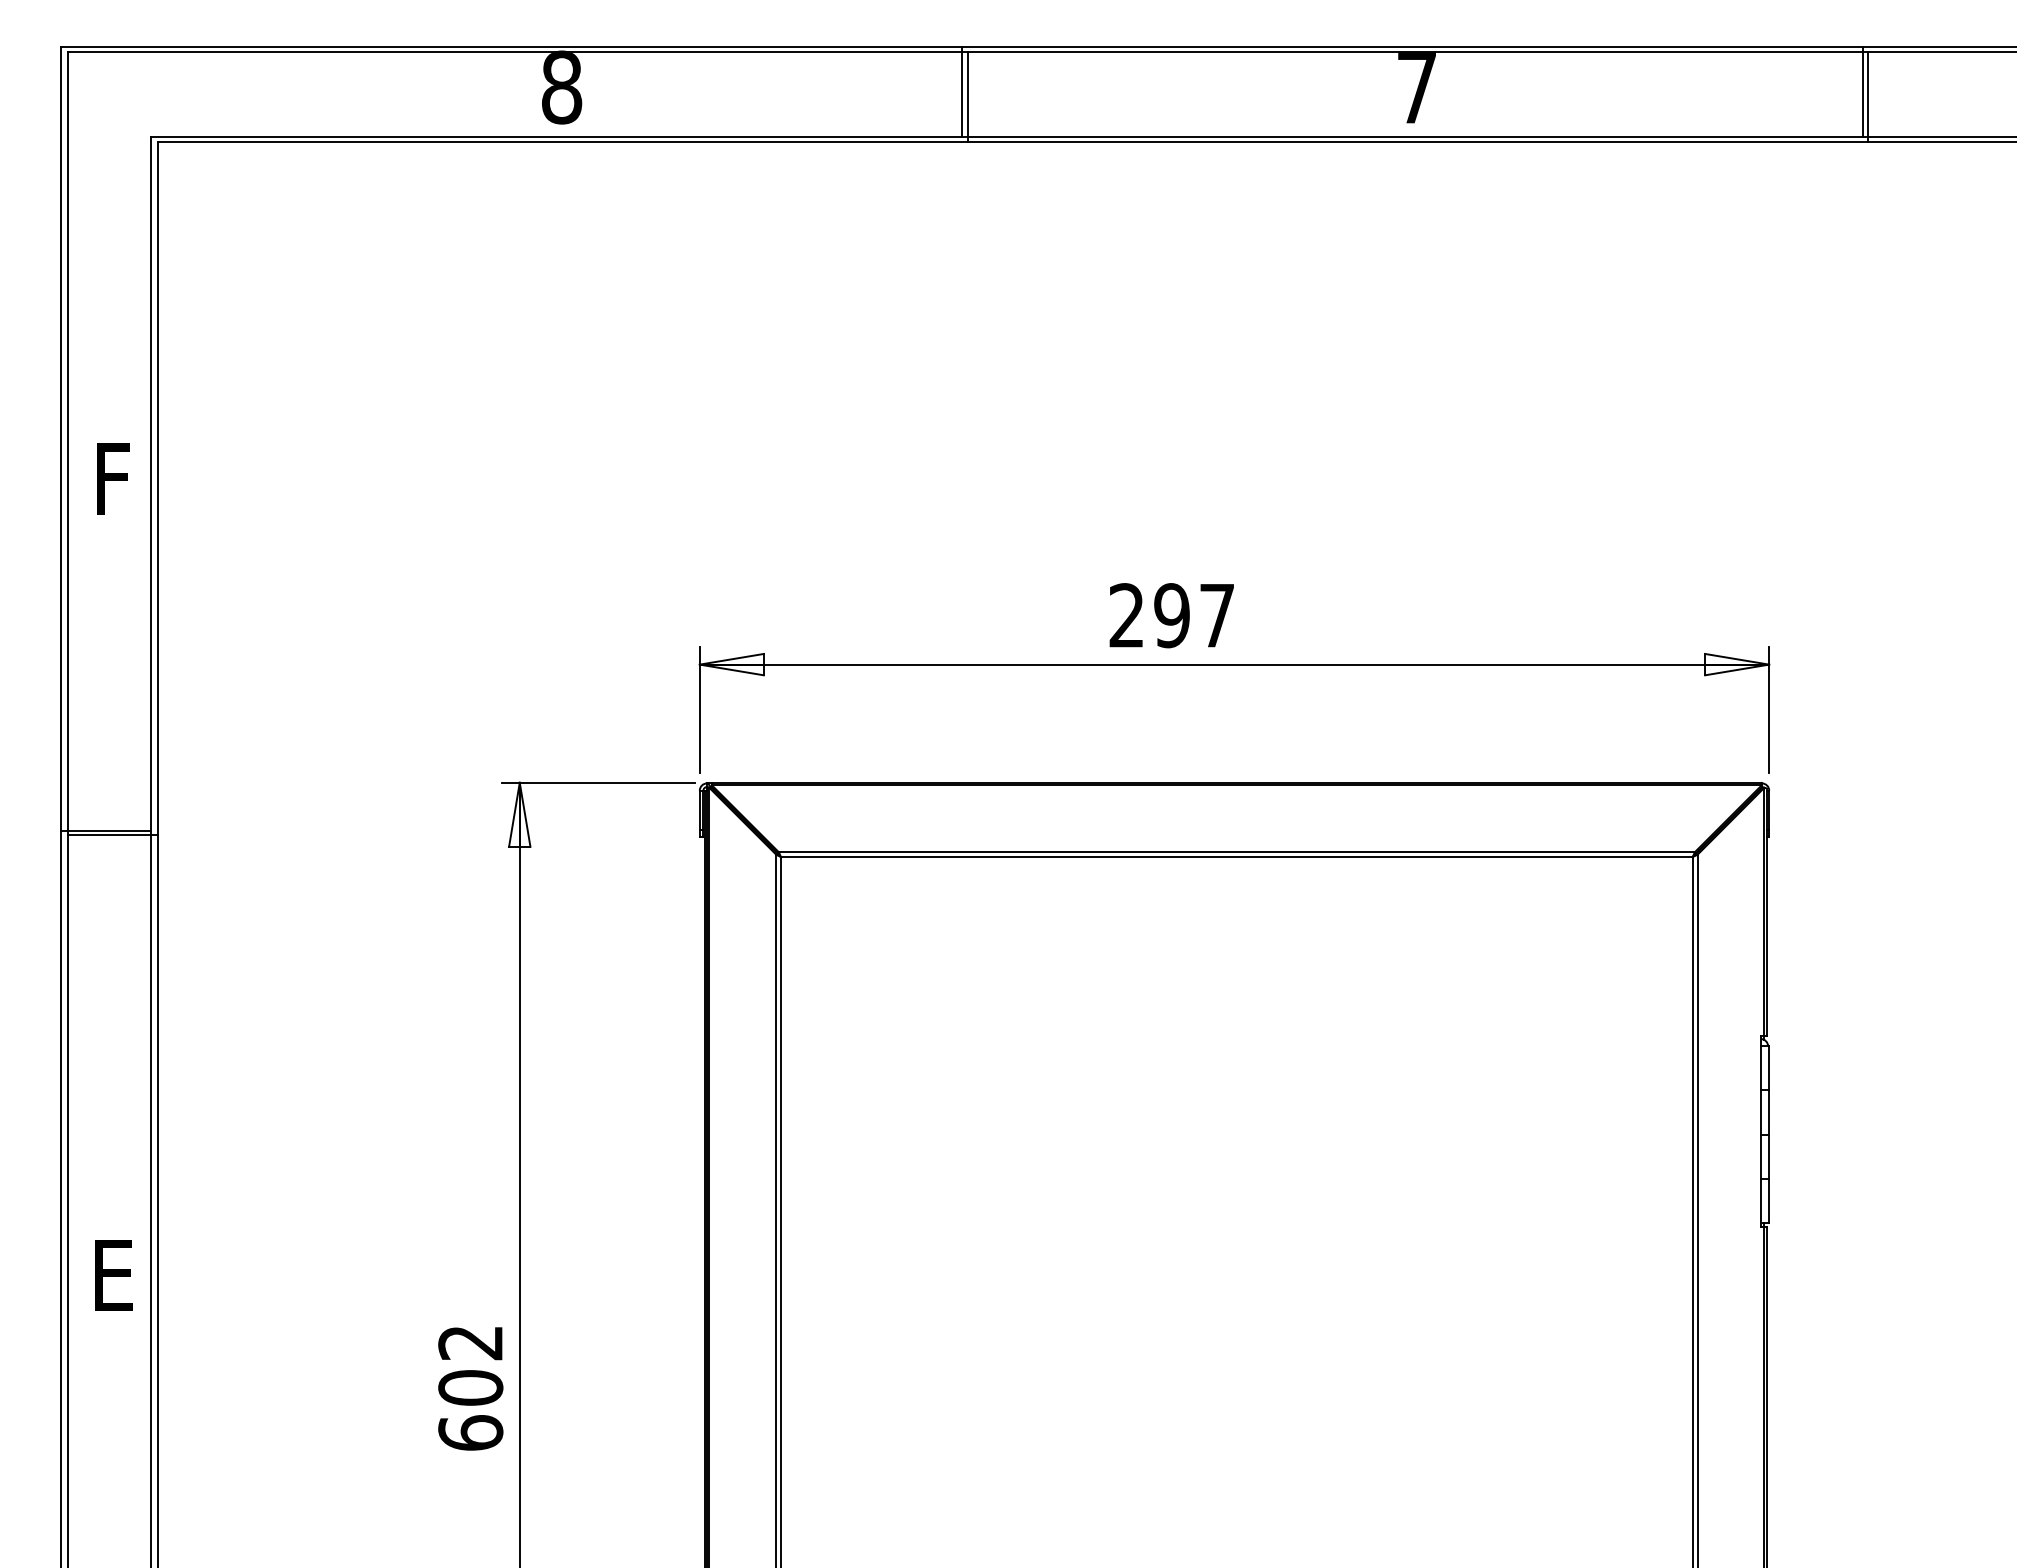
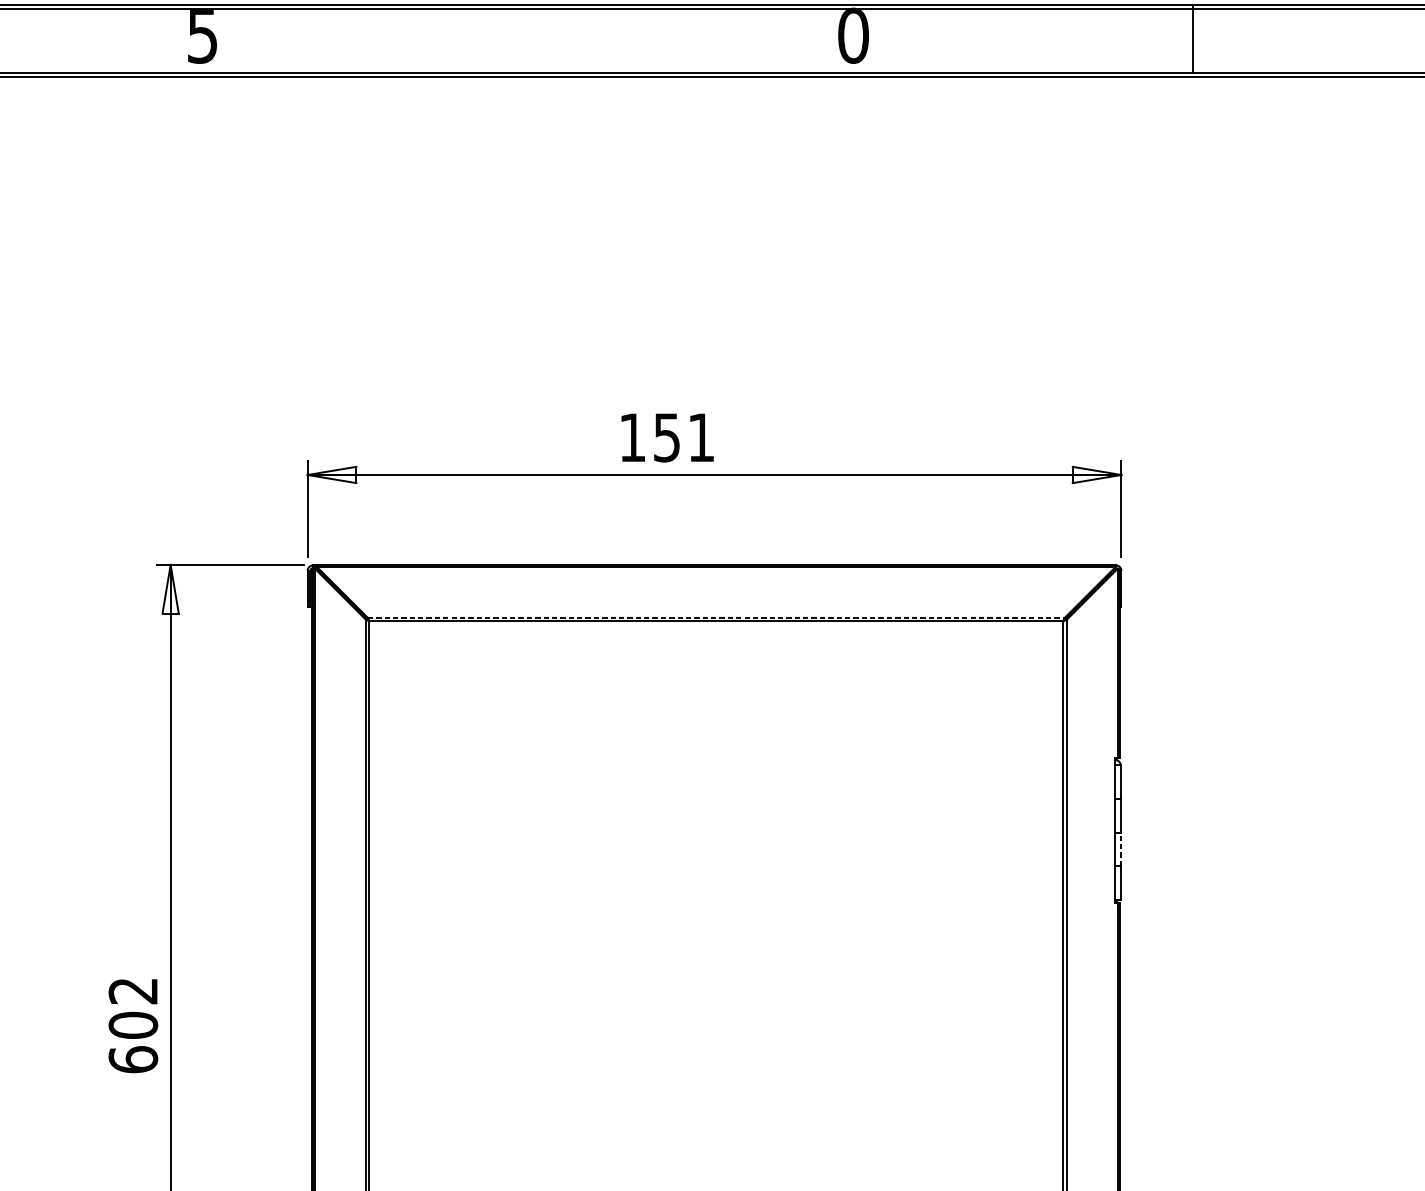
text: (562, 87) -> (203, 35), 8 -> 5
text: (1417, 87) -> (853, 35), 7 -> 0
line: (961, 91) -> (506, 38), removed
line: (967, 96) -> (511, 42), removed
line: (1868, 96) -> (1197, 42), removed
text: (1171, 615) -> (666, 437), 297 -> 151
line: (1237, 852) -> (716, 617), solid -> dashed
line: (1769, 1156) -> (1121, 849), solid -> dashed

